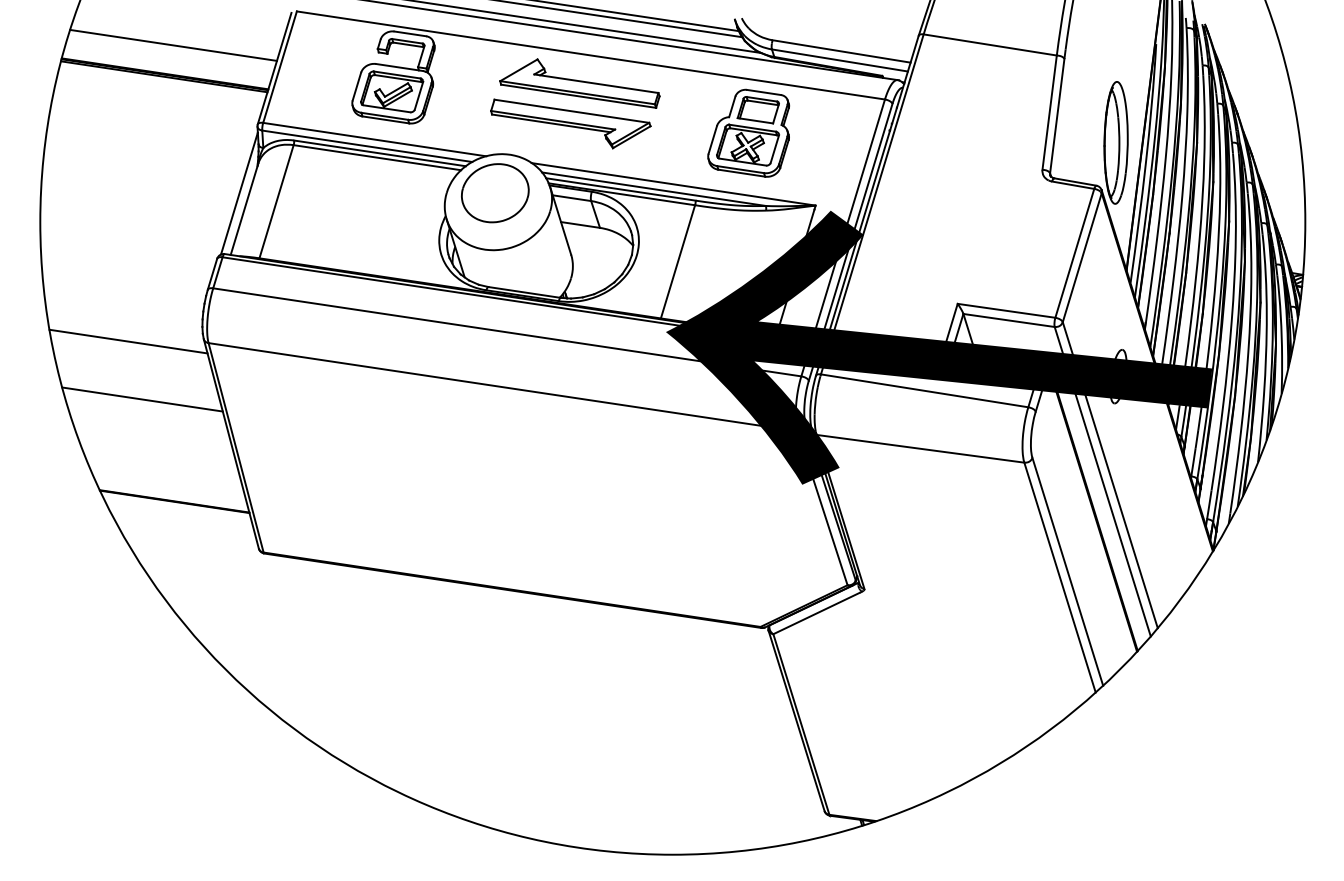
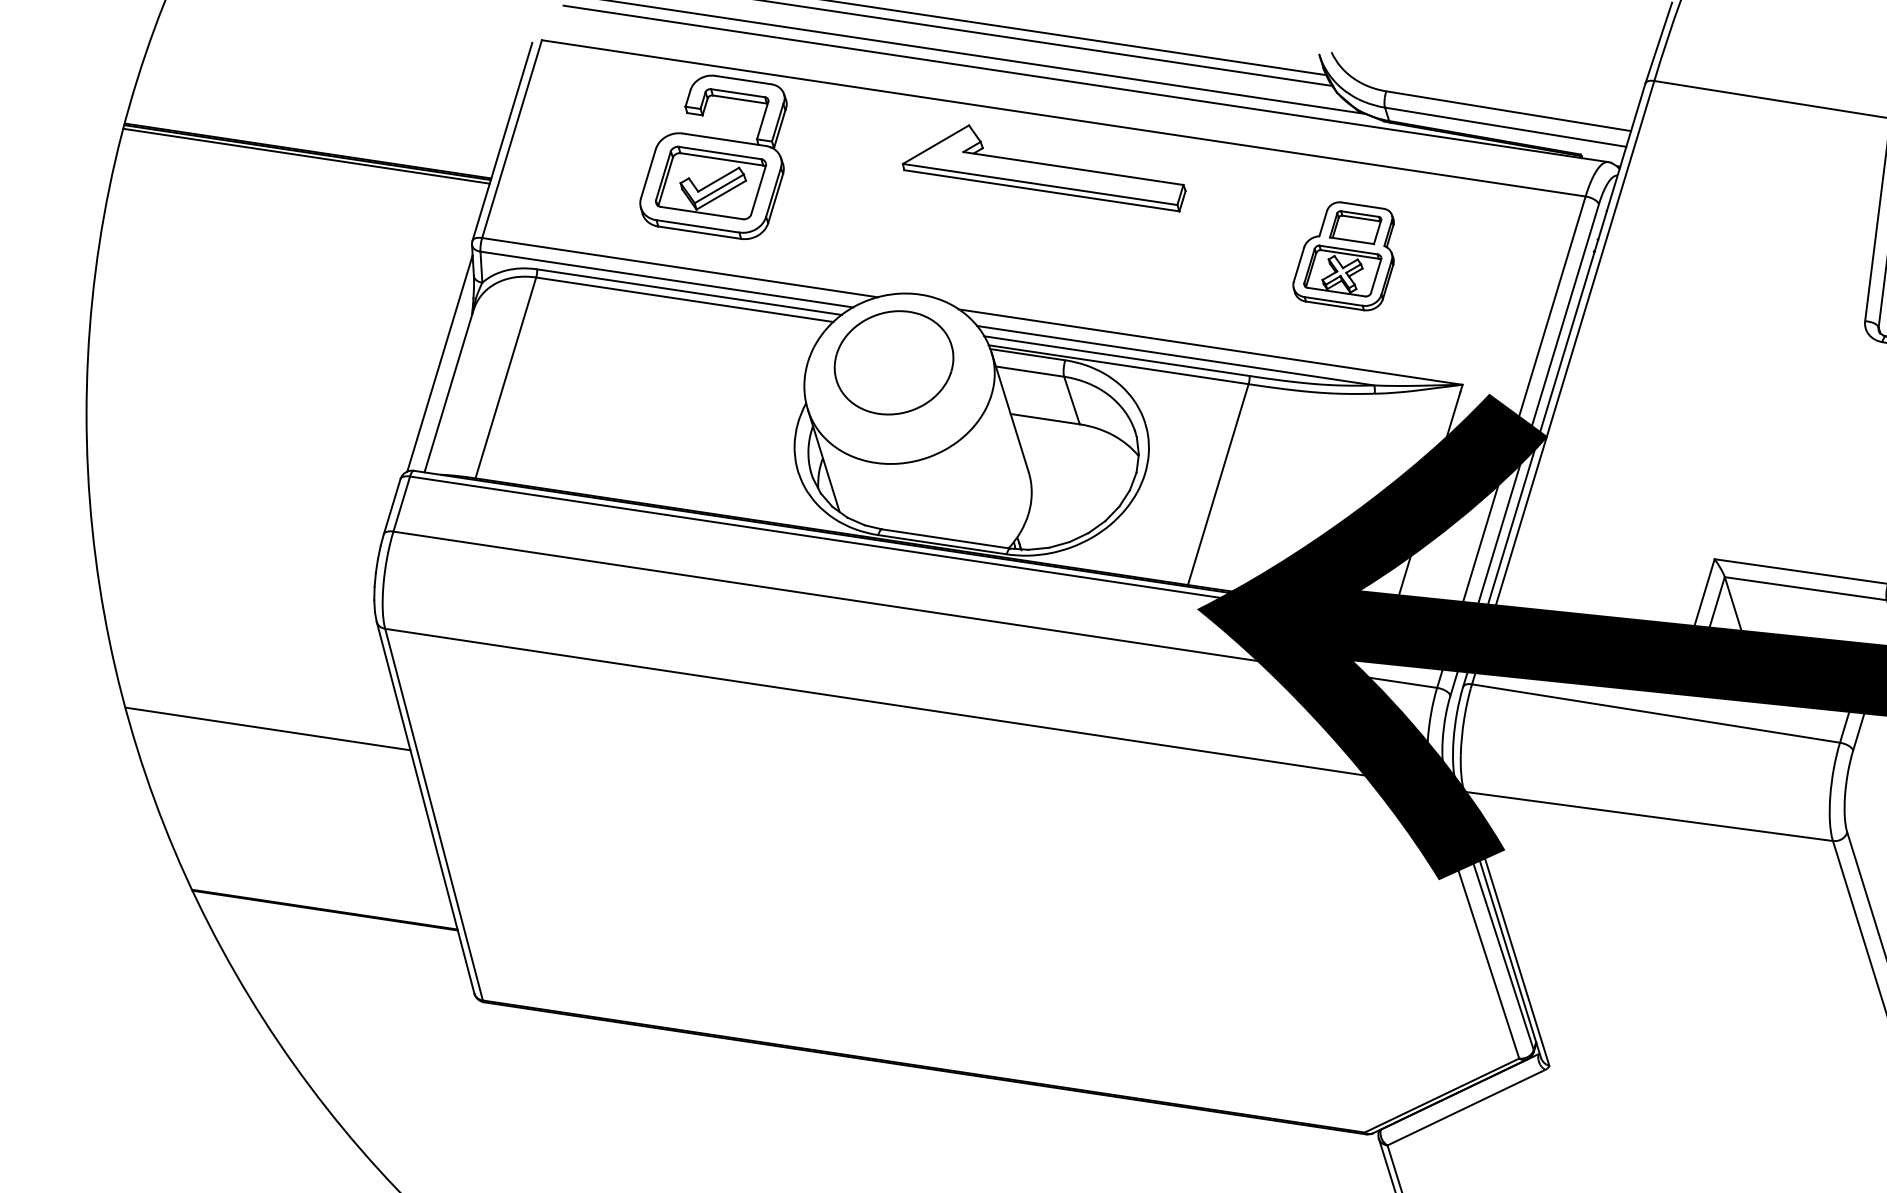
line: (173, 44) -> (322, 98), removed
part: (570, 123) -> (1027, 239), removed
part: (748, 132) -> (1343, 255), size x0.7
line: (128, 341) -> (243, 625), removed

